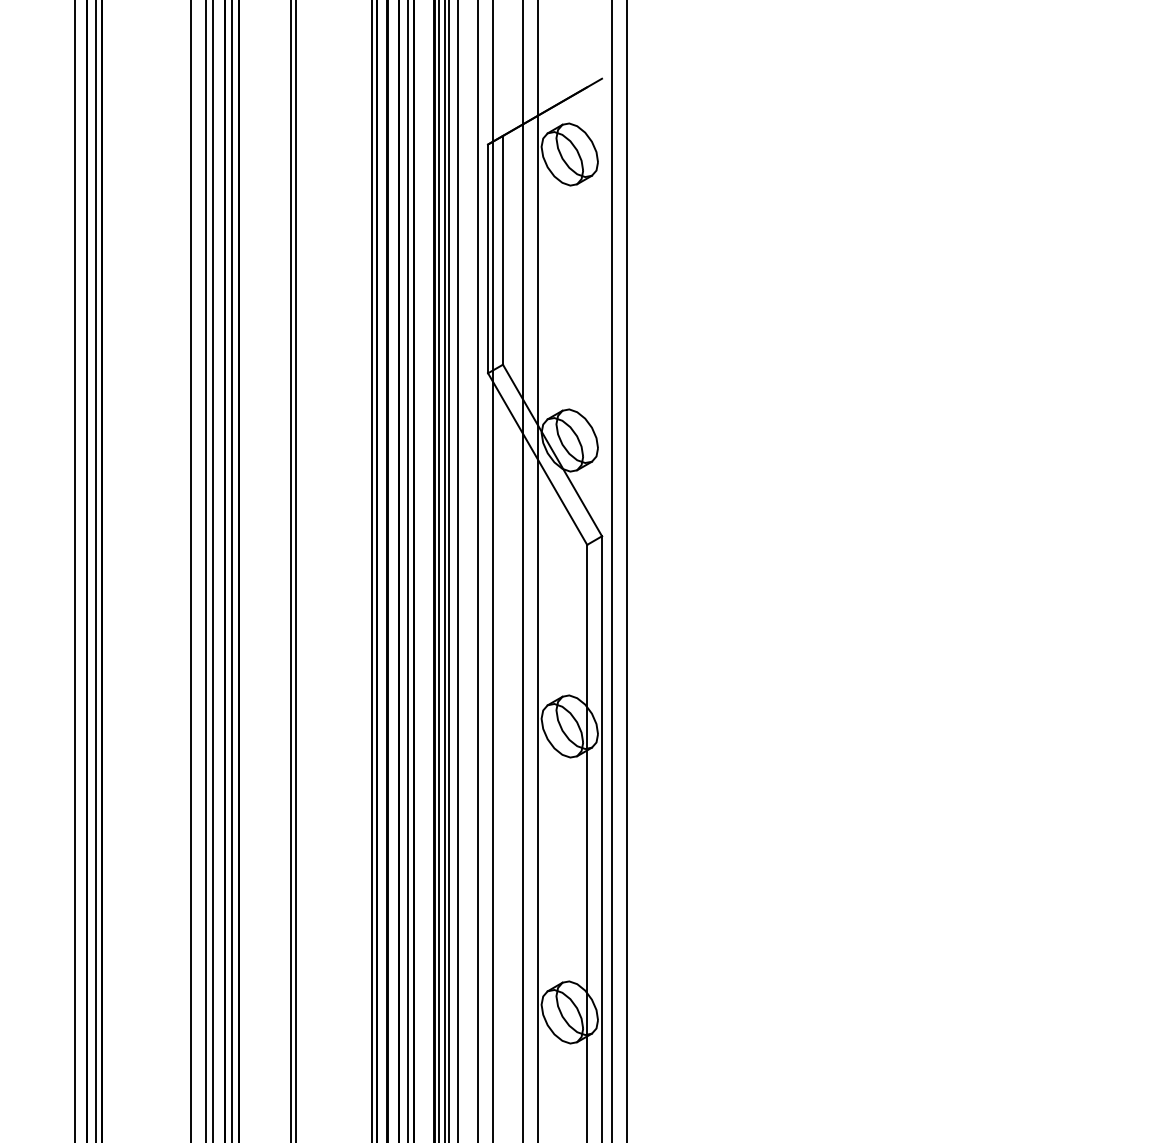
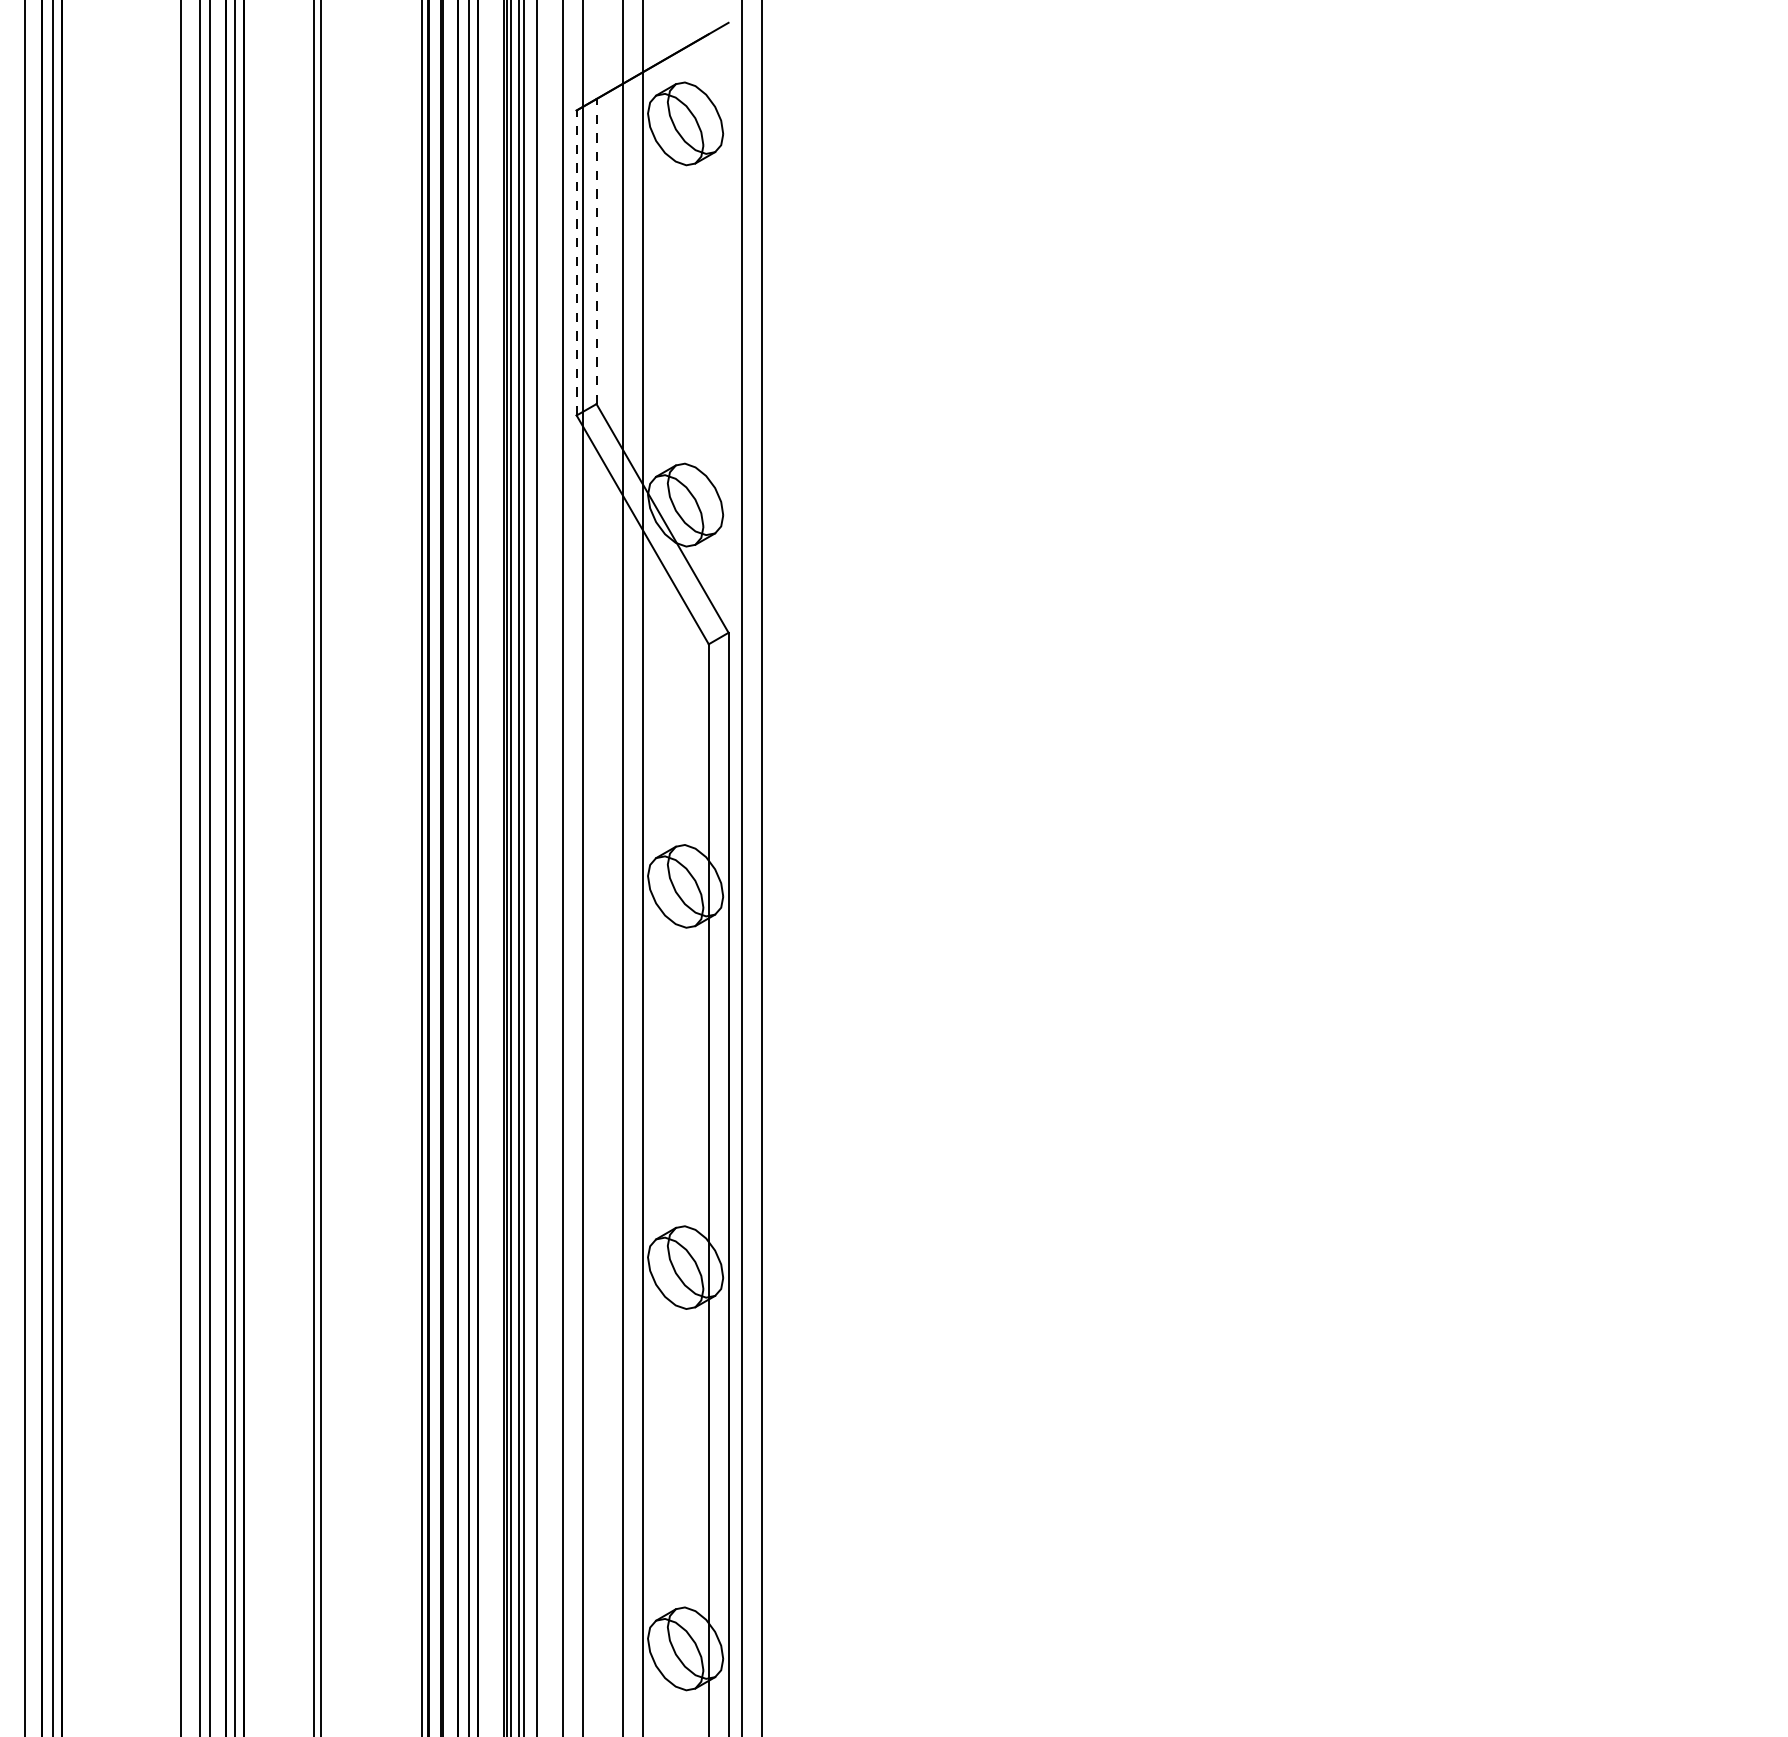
line: (502, 250) -> (596, 251), solid -> dashed
line: (487, 258) -> (576, 262), solid -> dashed

